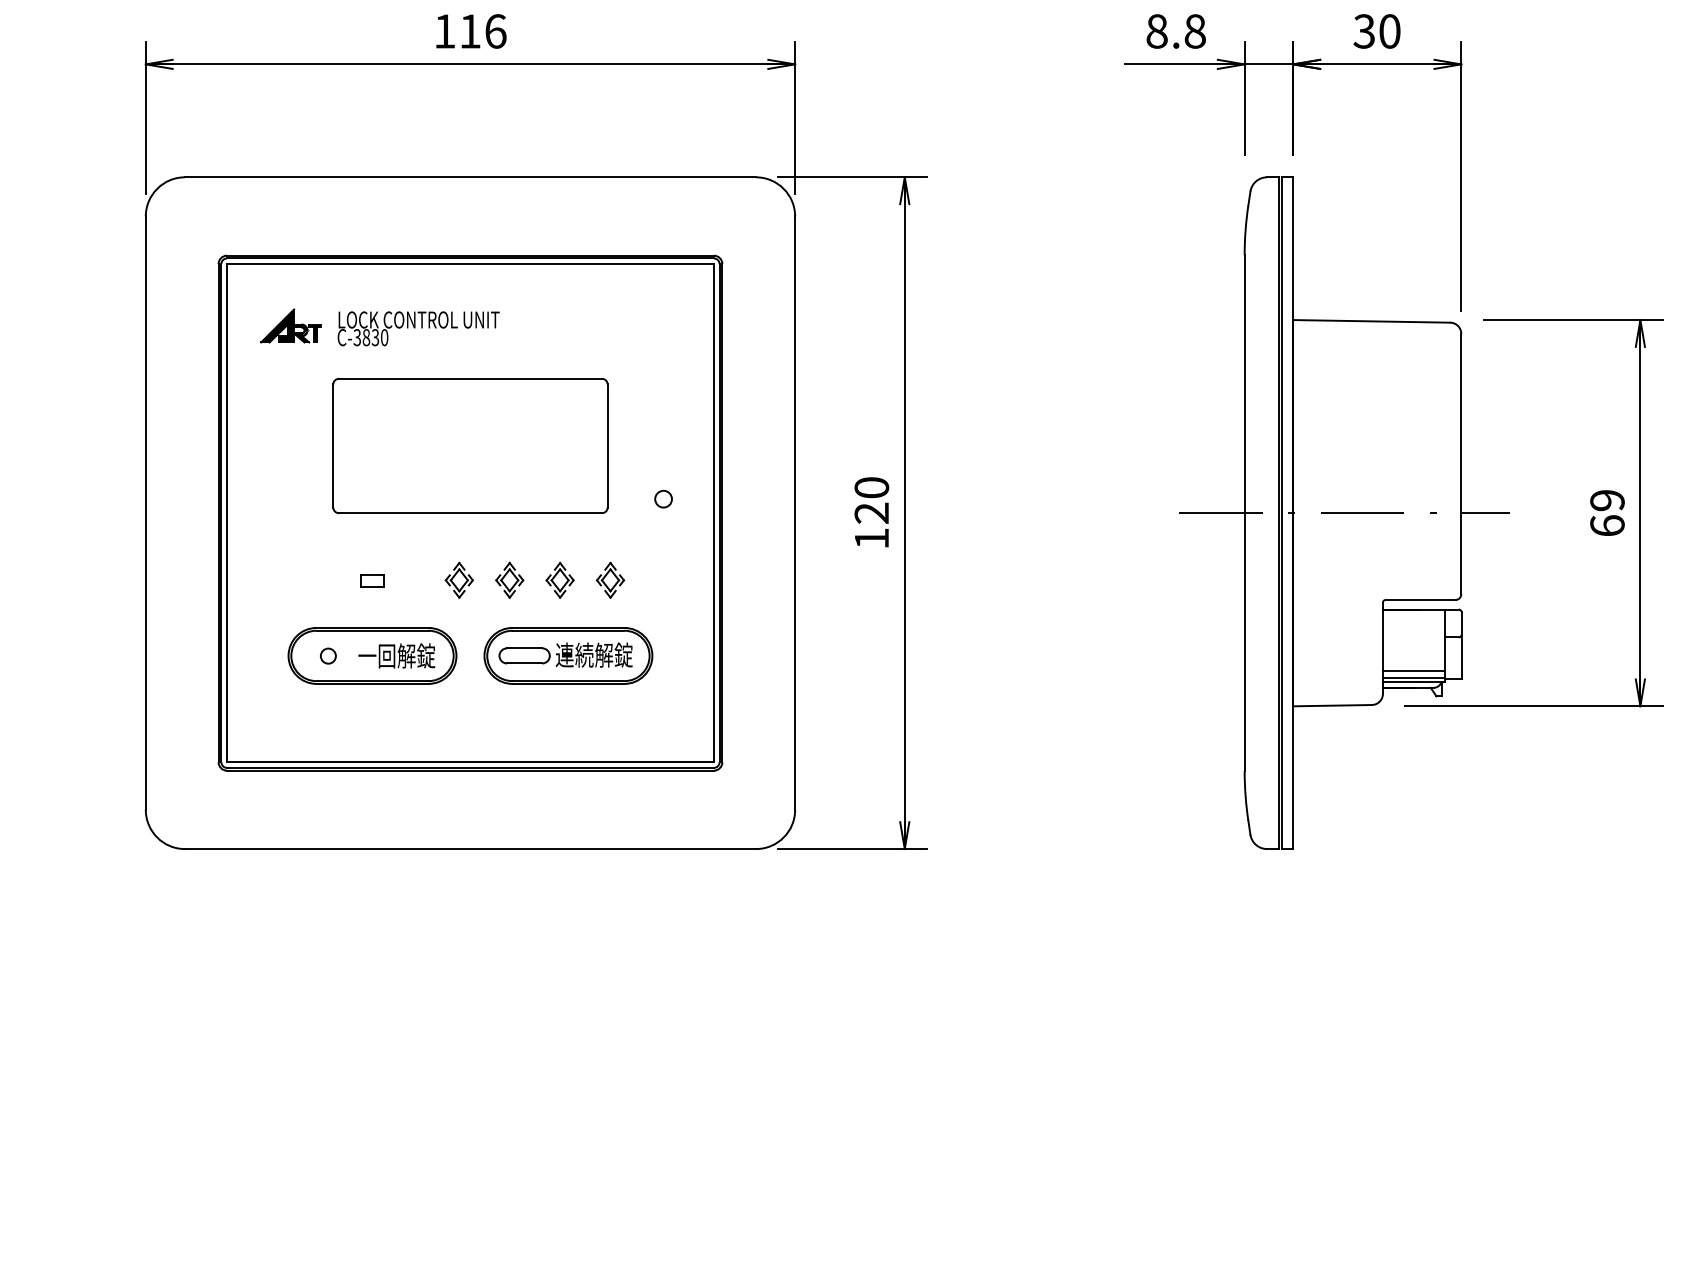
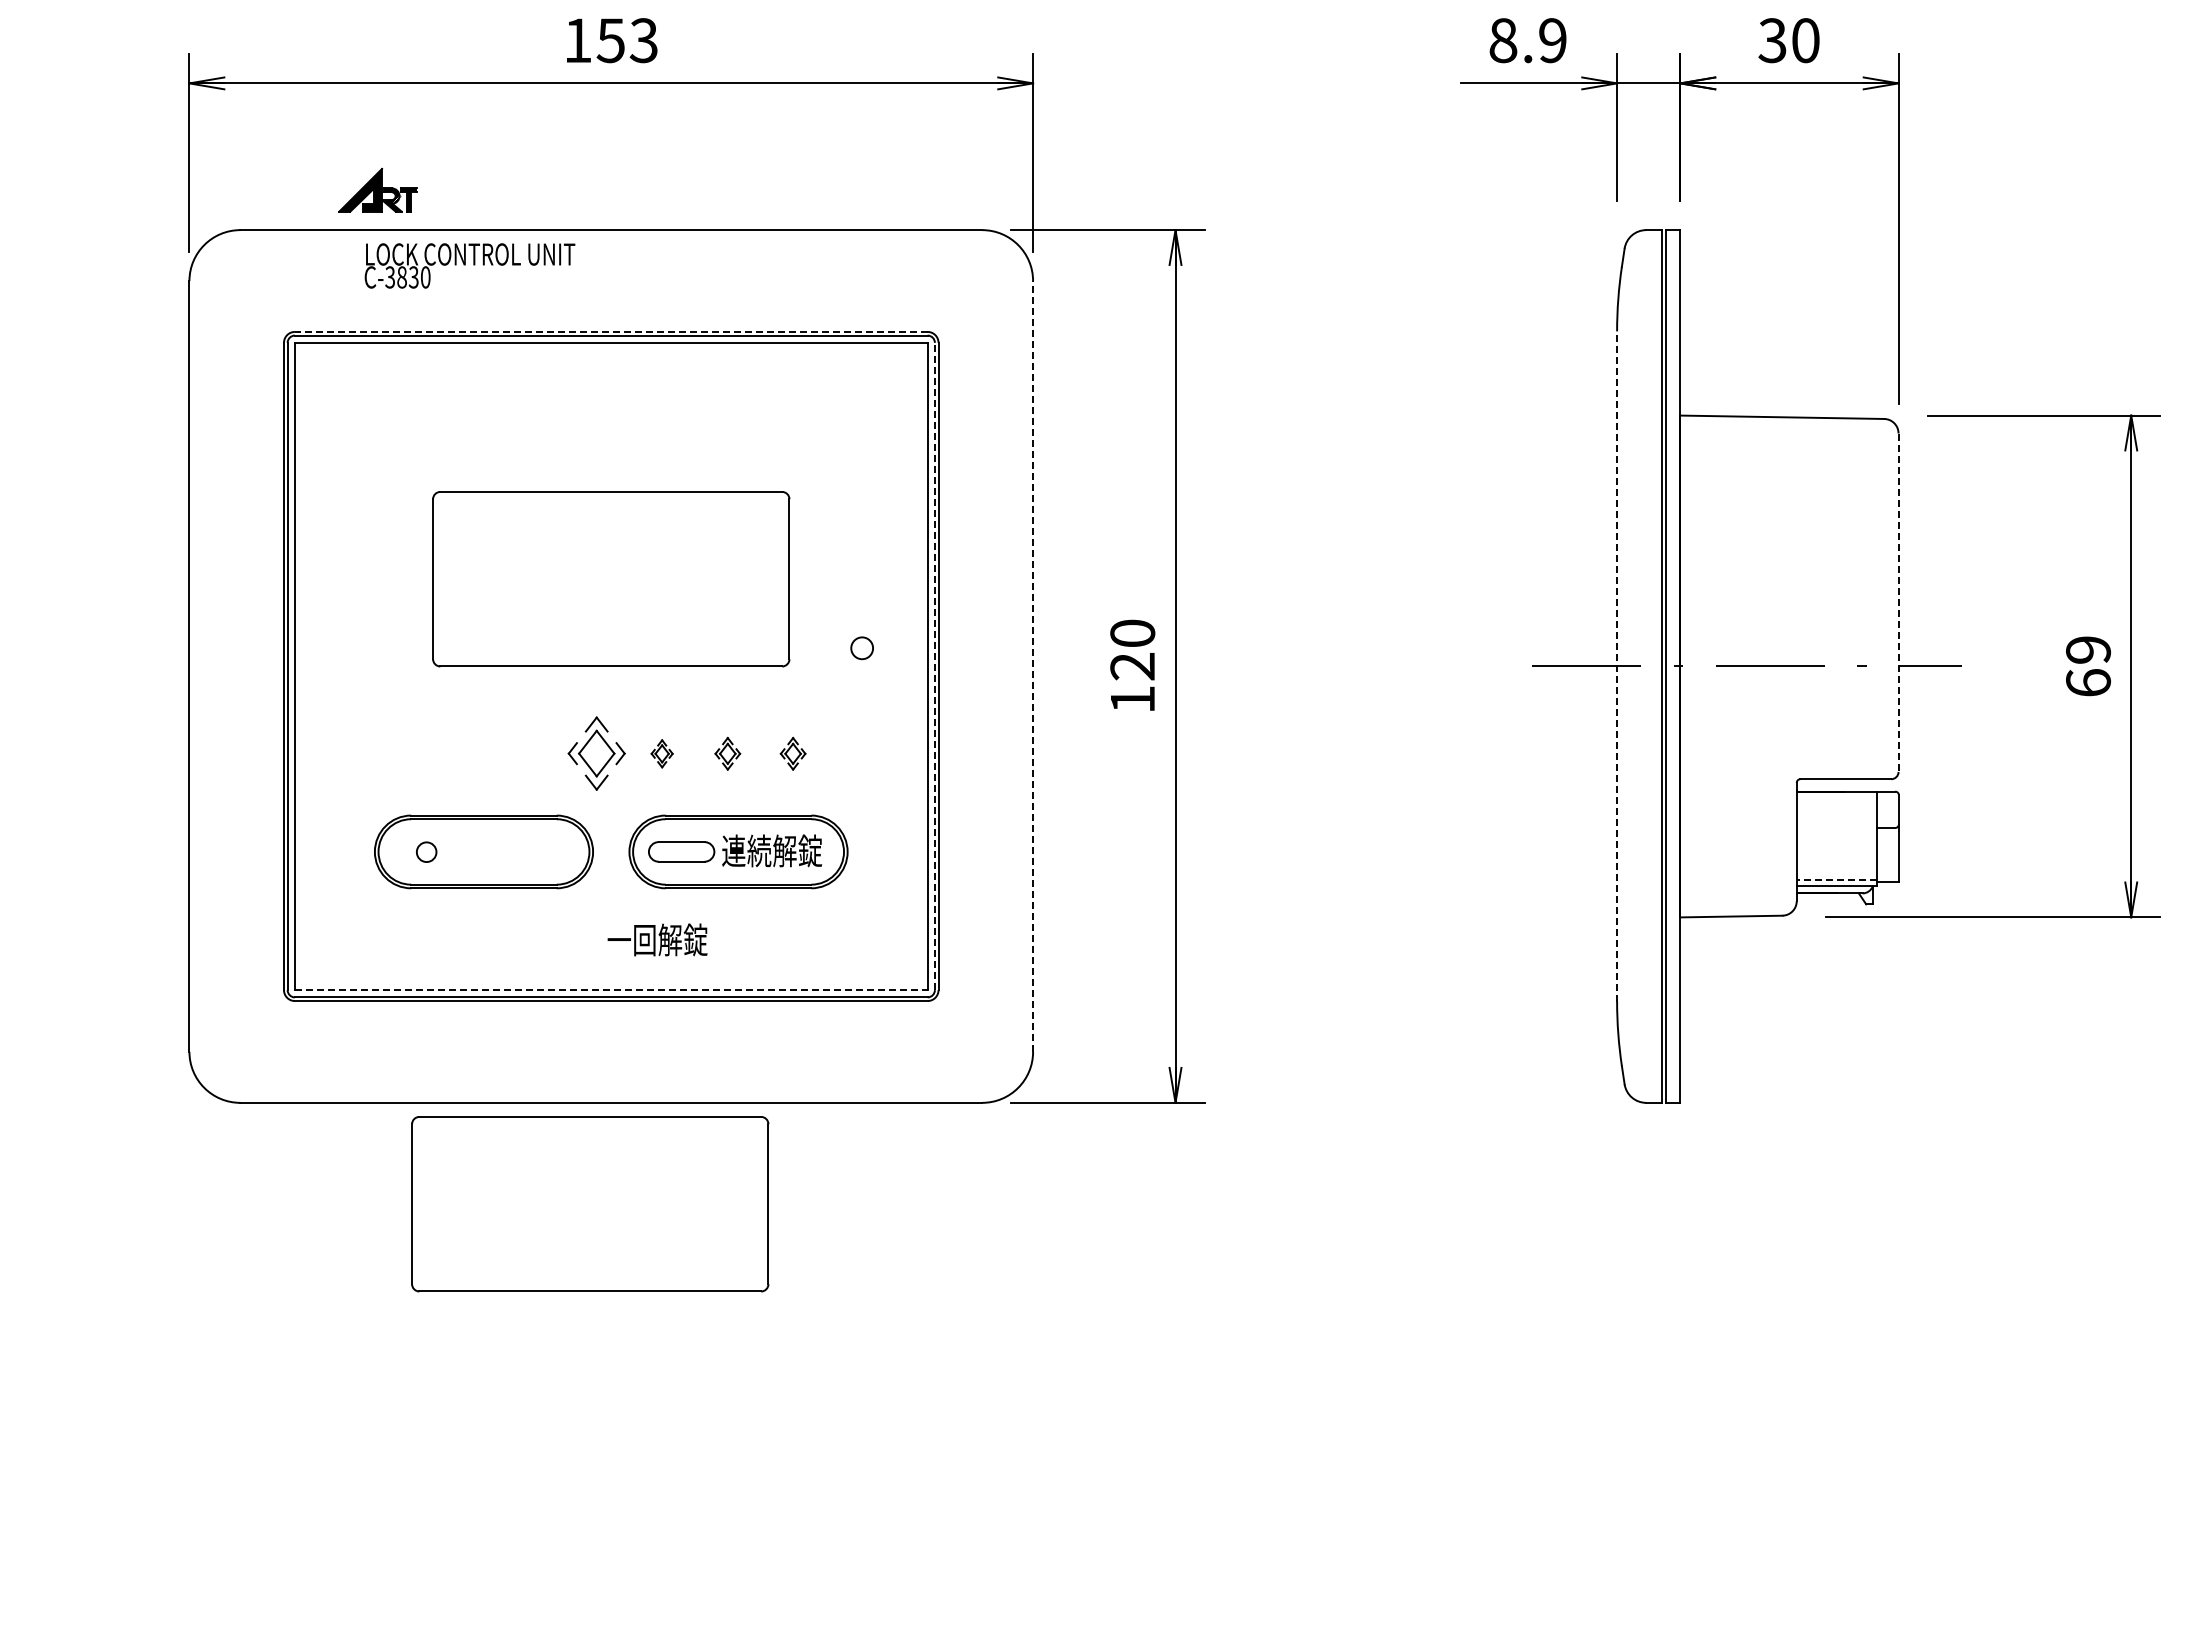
text: (482, 31) -> (627, 40), 116 -> 153
text: (1194, 31) -> (1552, 40), 8.8 -> 8.9
line: (469, 255) -> (610, 331), solid -> dashed
part: (290, 325) -> (377, 189), moved
text: (418, 328) -> (469, 265), moved
line: (1461, 464) -> (1898, 603), solid -> dashed
line: (795, 512) -> (1033, 665), solid -> dashed
line: (1244, 512) -> (1617, 665), solid -> dashed
line: (719, 513) -> (934, 666), solid -> dashed
part: (372, 580) -> (484, 754), removed
part: (459, 580) -> (596, 753), size x1.6
part: (509, 580) -> (661, 753), size x0.6
part: (559, 580) -> (727, 753), size x0.7
part: (609, 580) -> (792, 753), size x0.7
text: (396, 655) -> (657, 939), moved
line: (1414, 670) -> (1837, 870), removed
line: (1413, 677) -> (1836, 880), solid -> dashed
line: (470, 762) -> (611, 990), solid -> dashed
part: (454, 927) -> (590, 1204), added

